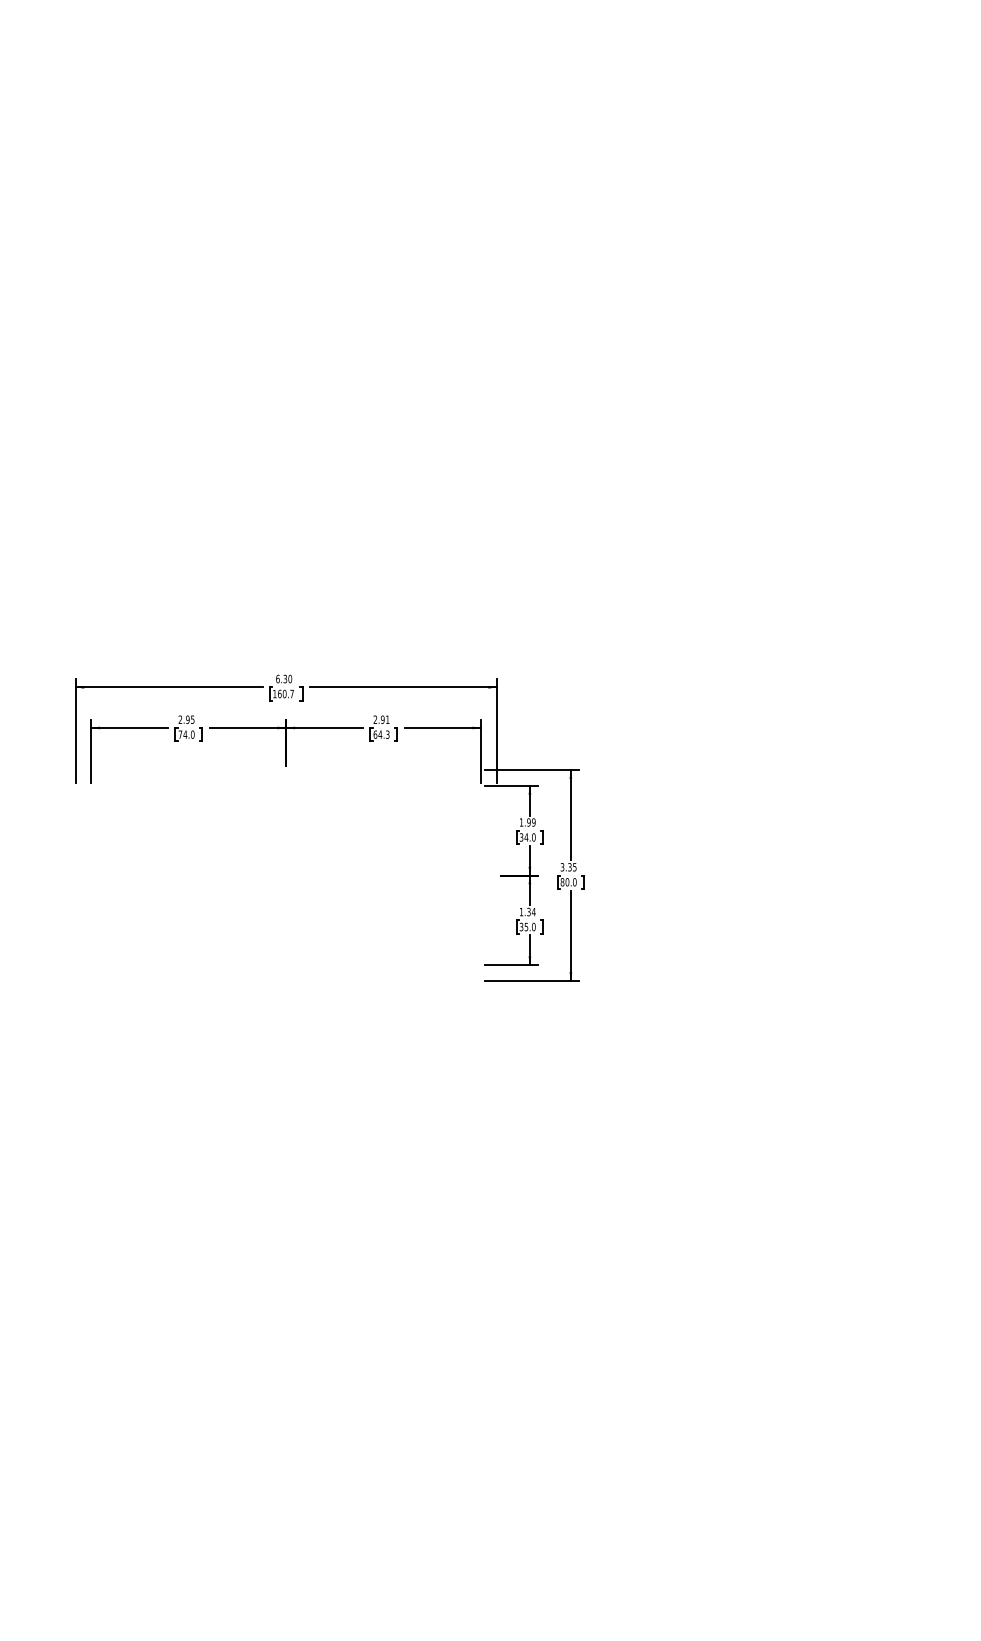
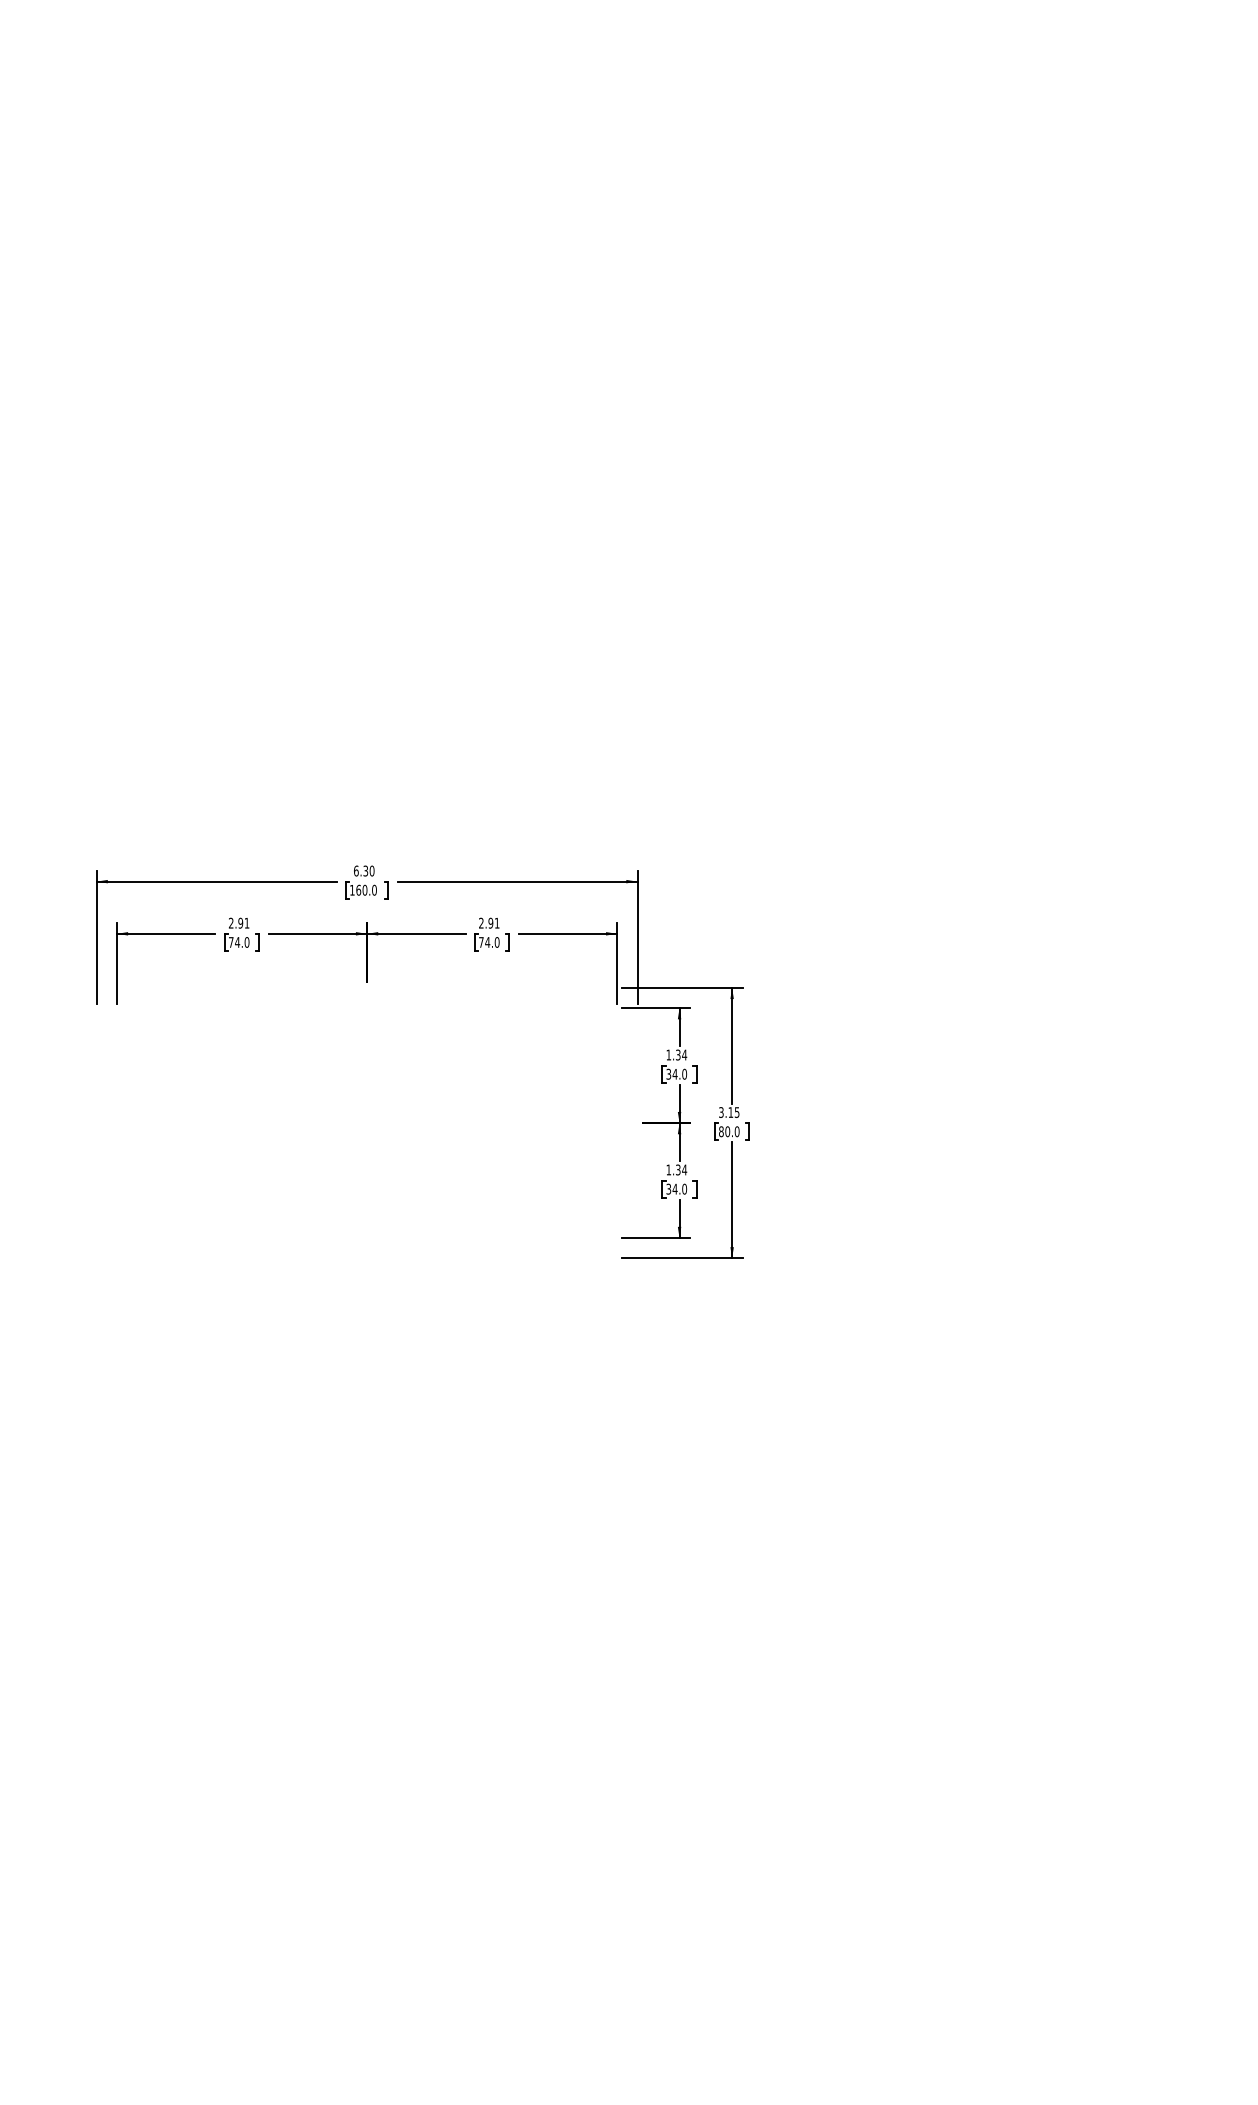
text: (292, 693) -> (374, 889), 160.7 -> 160.0
text: (192, 719) -> (246, 922), 2.95 -> 2.91
text: (381, 734) -> (489, 942), 64.3 -> 74.0
text: (531, 822) -> (681, 1054), 1.99 -> 1.34
text: (569, 867) -> (730, 1112), 3.35 -> 3.15
text: (525, 926) -> (674, 1188), 35.0 -> 34.0

